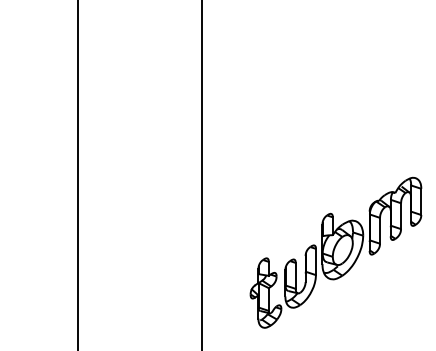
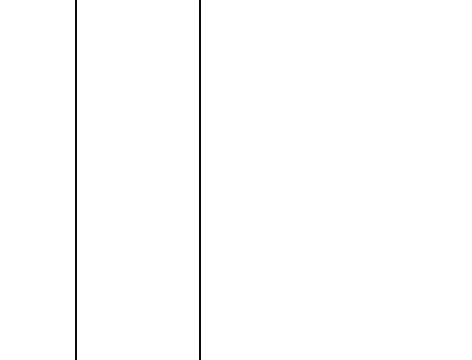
part: (335, 252) -> (334, 265), removed

